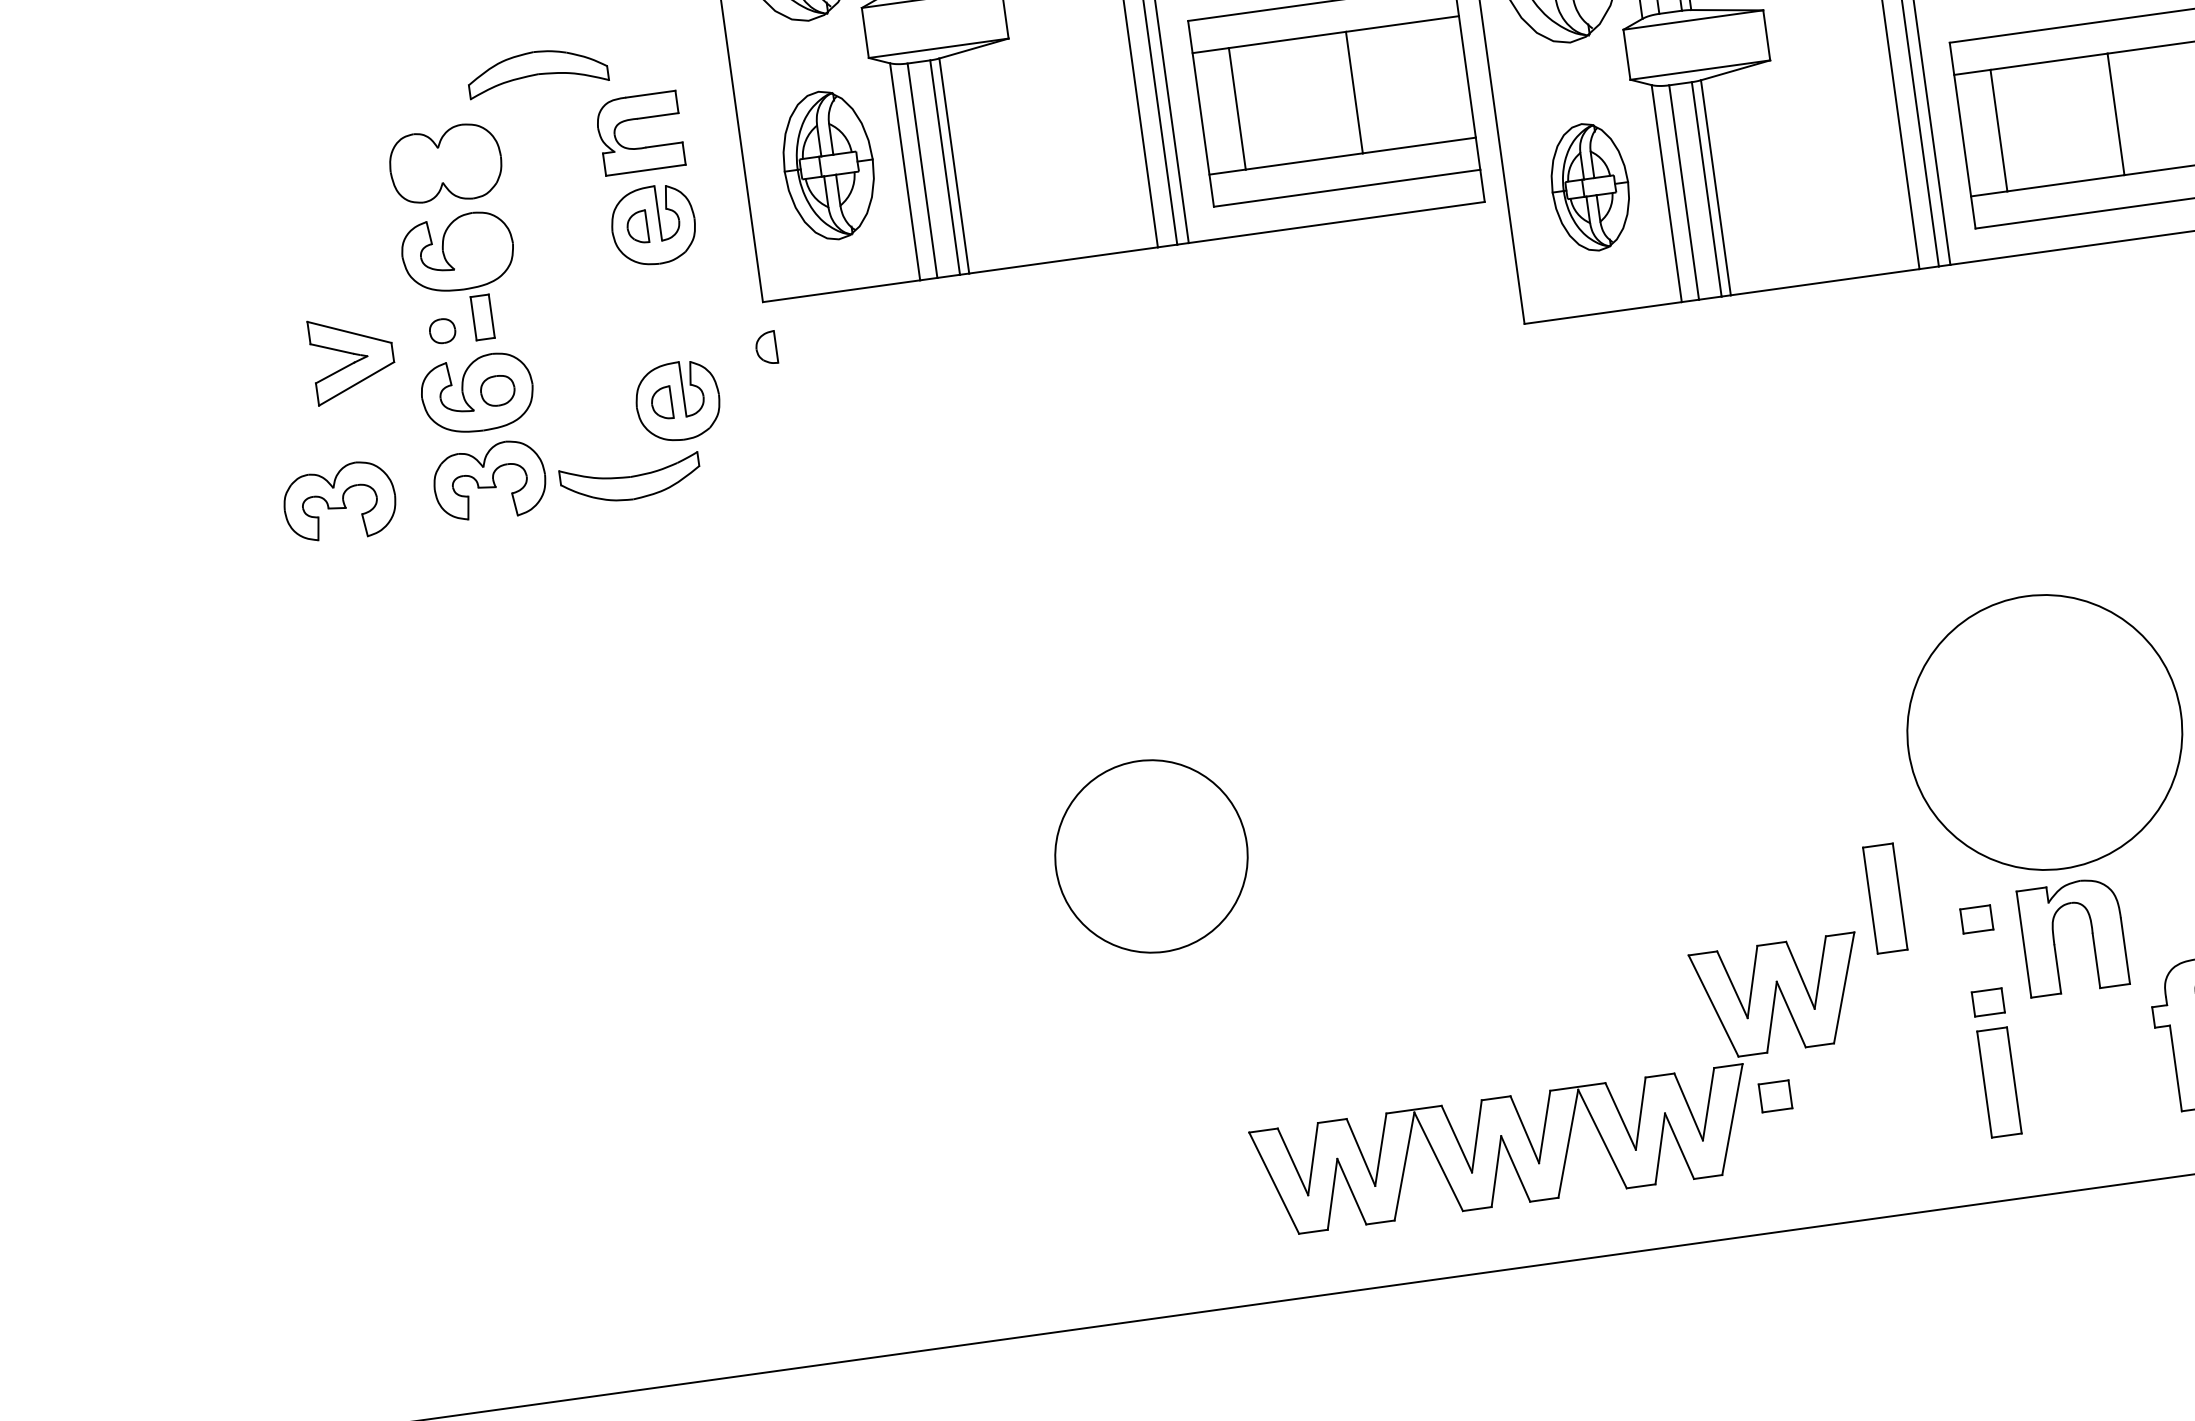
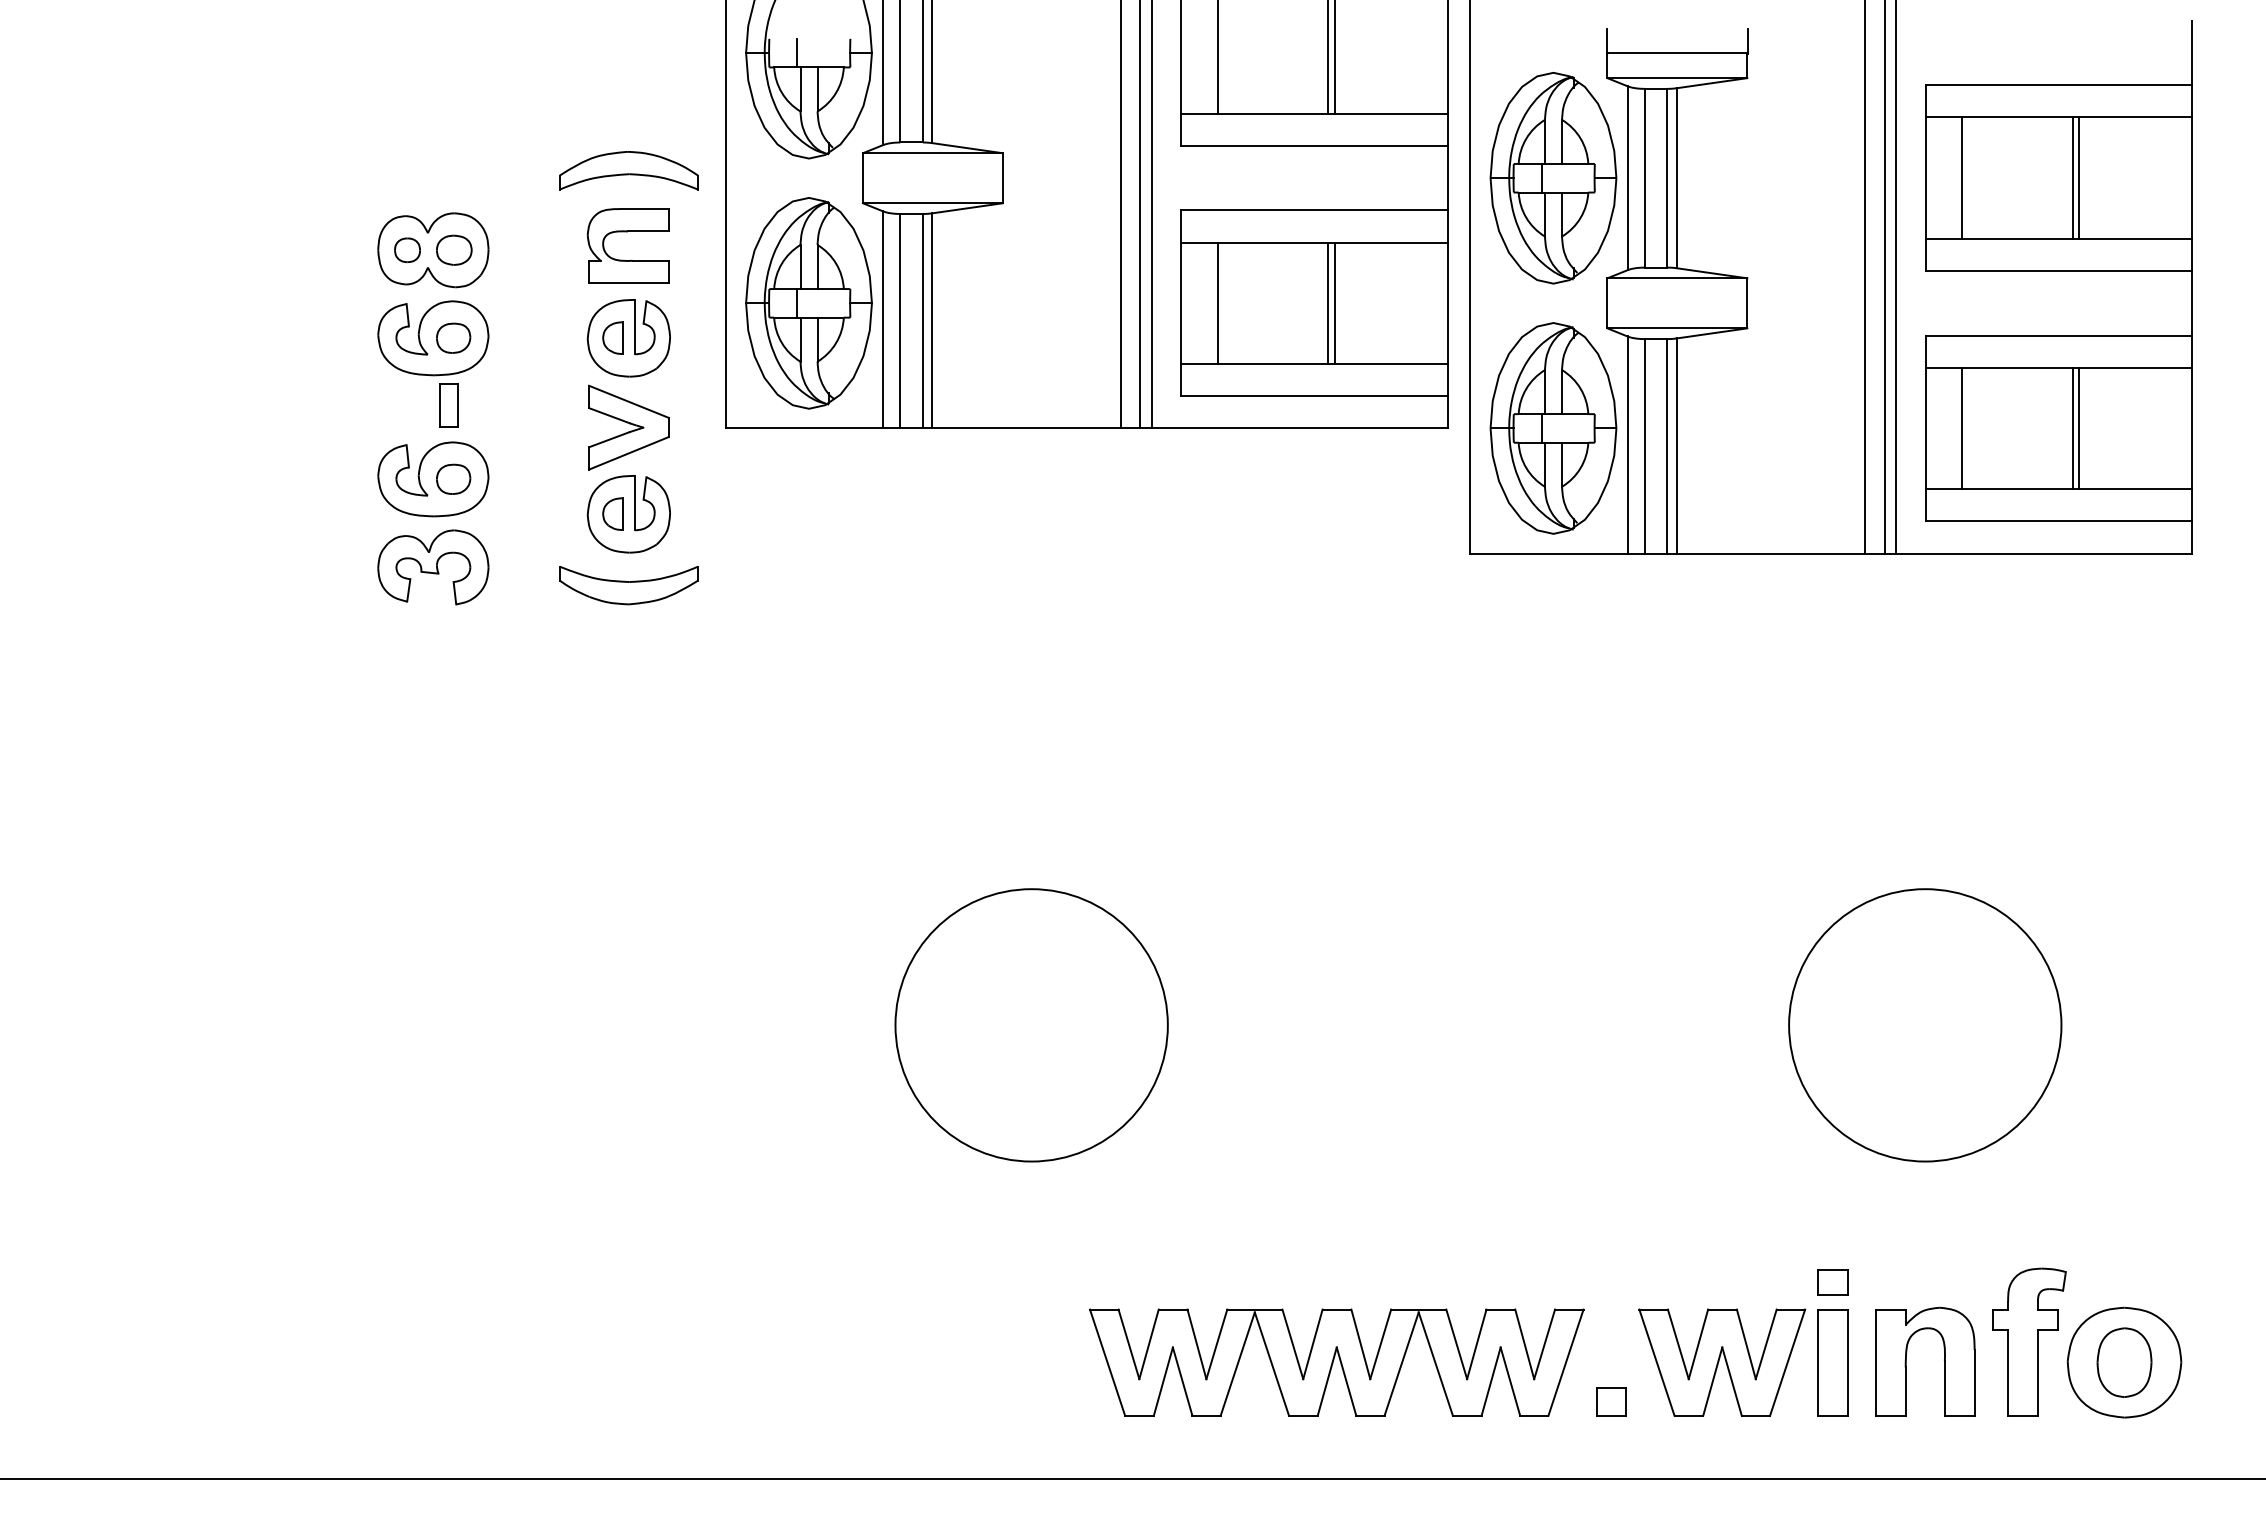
part: (536, 70) -> (628, 170), moved
line: (1348, 93) -> (1328, 303), added
line: (2109, 115) -> (2072, 428), added
part: (466, 160) -> (454, 249), added
part: (828, 165) -> (808, 303), size x1.43
part: (1590, 187) -> (1553, 428), size x1.67
part: (478, 249) -> (453, 337), added
part: (442, 330) -> (407, 249), moved
part: (765, 347) -> (722, 473), removed
part: (352, 358) -> (628, 427), moved
part: (630, 480) -> (628, 585), moved
part: (340, 502) -> (283, 567), removed
circle: (1151, 856) -> (1031, 1025), size x1.43
part: (1884, 898) -> (1745, 1166), removed
part: (1976, 919) -> (1832, 1199), removed
part: (2054, 939) -> (1906, 1361), moved
part: (1779, 996) -> (1722, 1362), moved
part: (1775, 1096) -> (1611, 1401), moved

